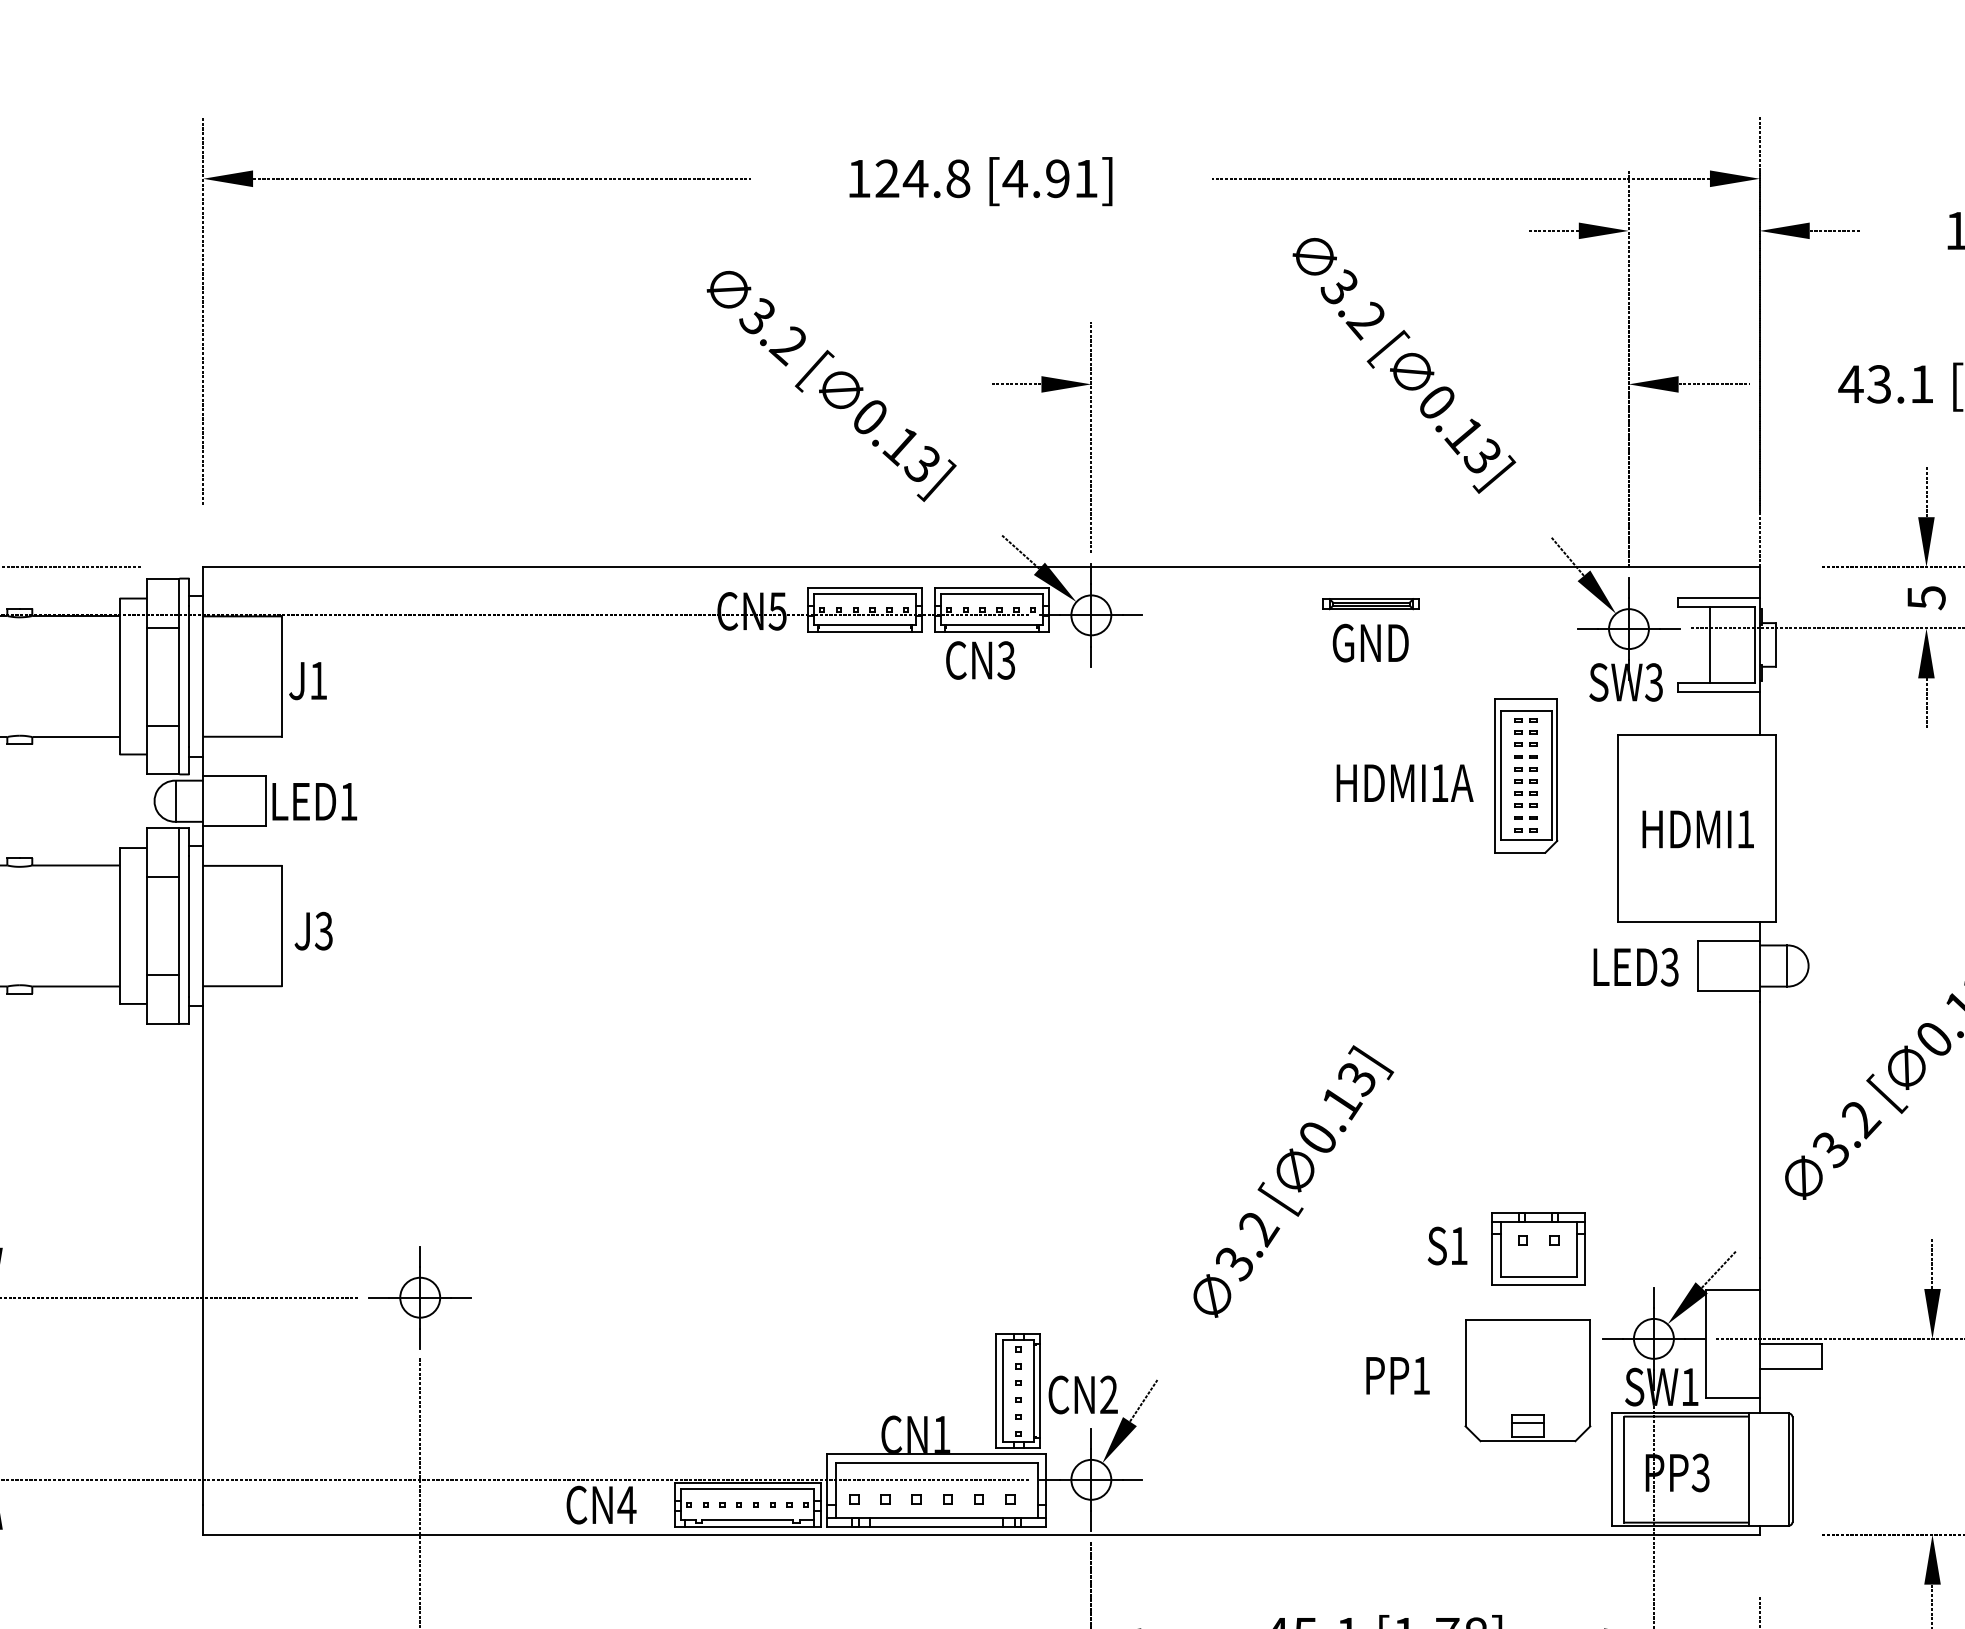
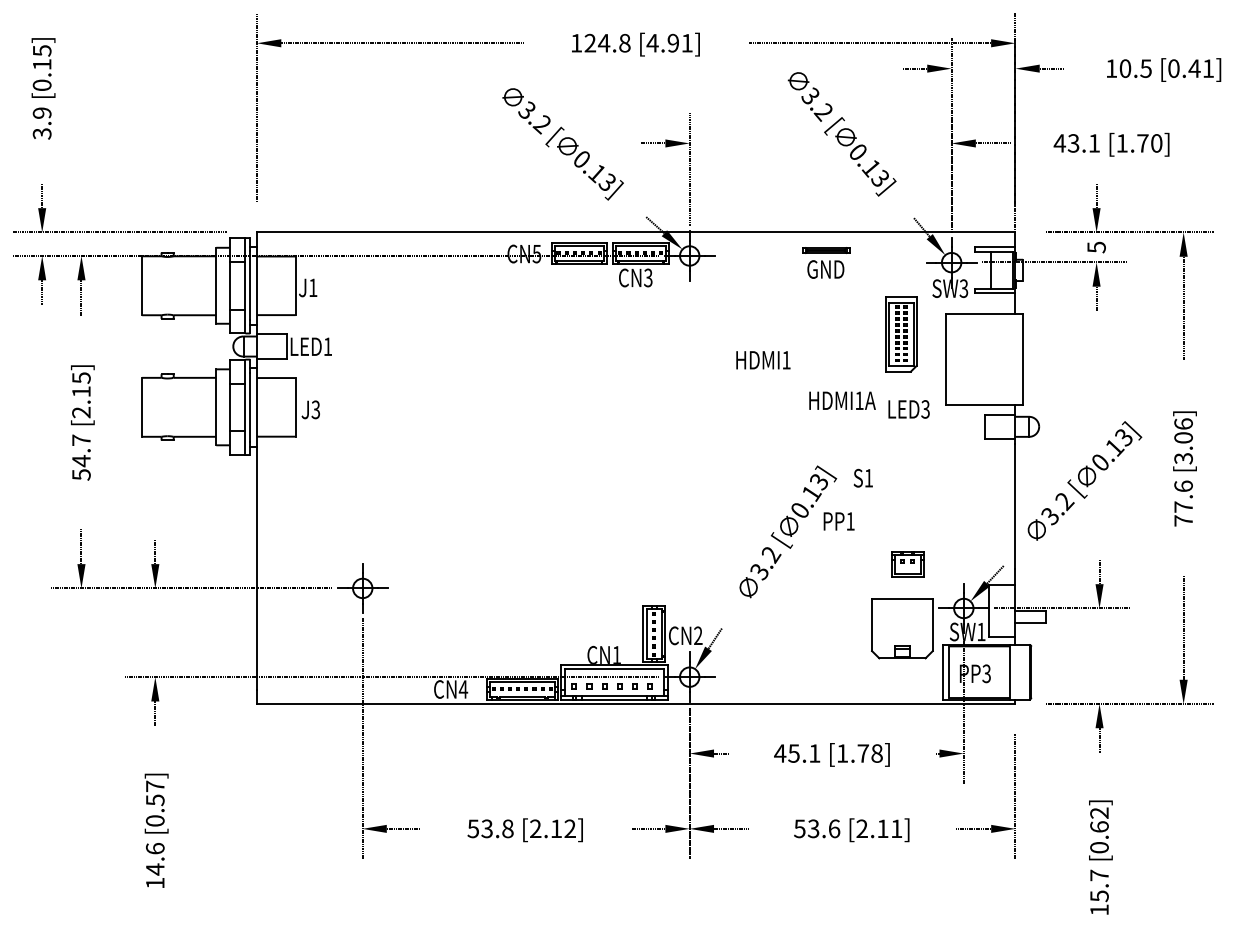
text: (1404, 782) -> (842, 400), moved
text: (1698, 829) -> (763, 360), moved
text: (1634, 967) -> (908, 409), moved
text: (1445, 1244) -> (862, 477), moved
part: (1538, 1248) -> (907, 564), size x0.7
text: (1396, 1375) -> (838, 521), moved

